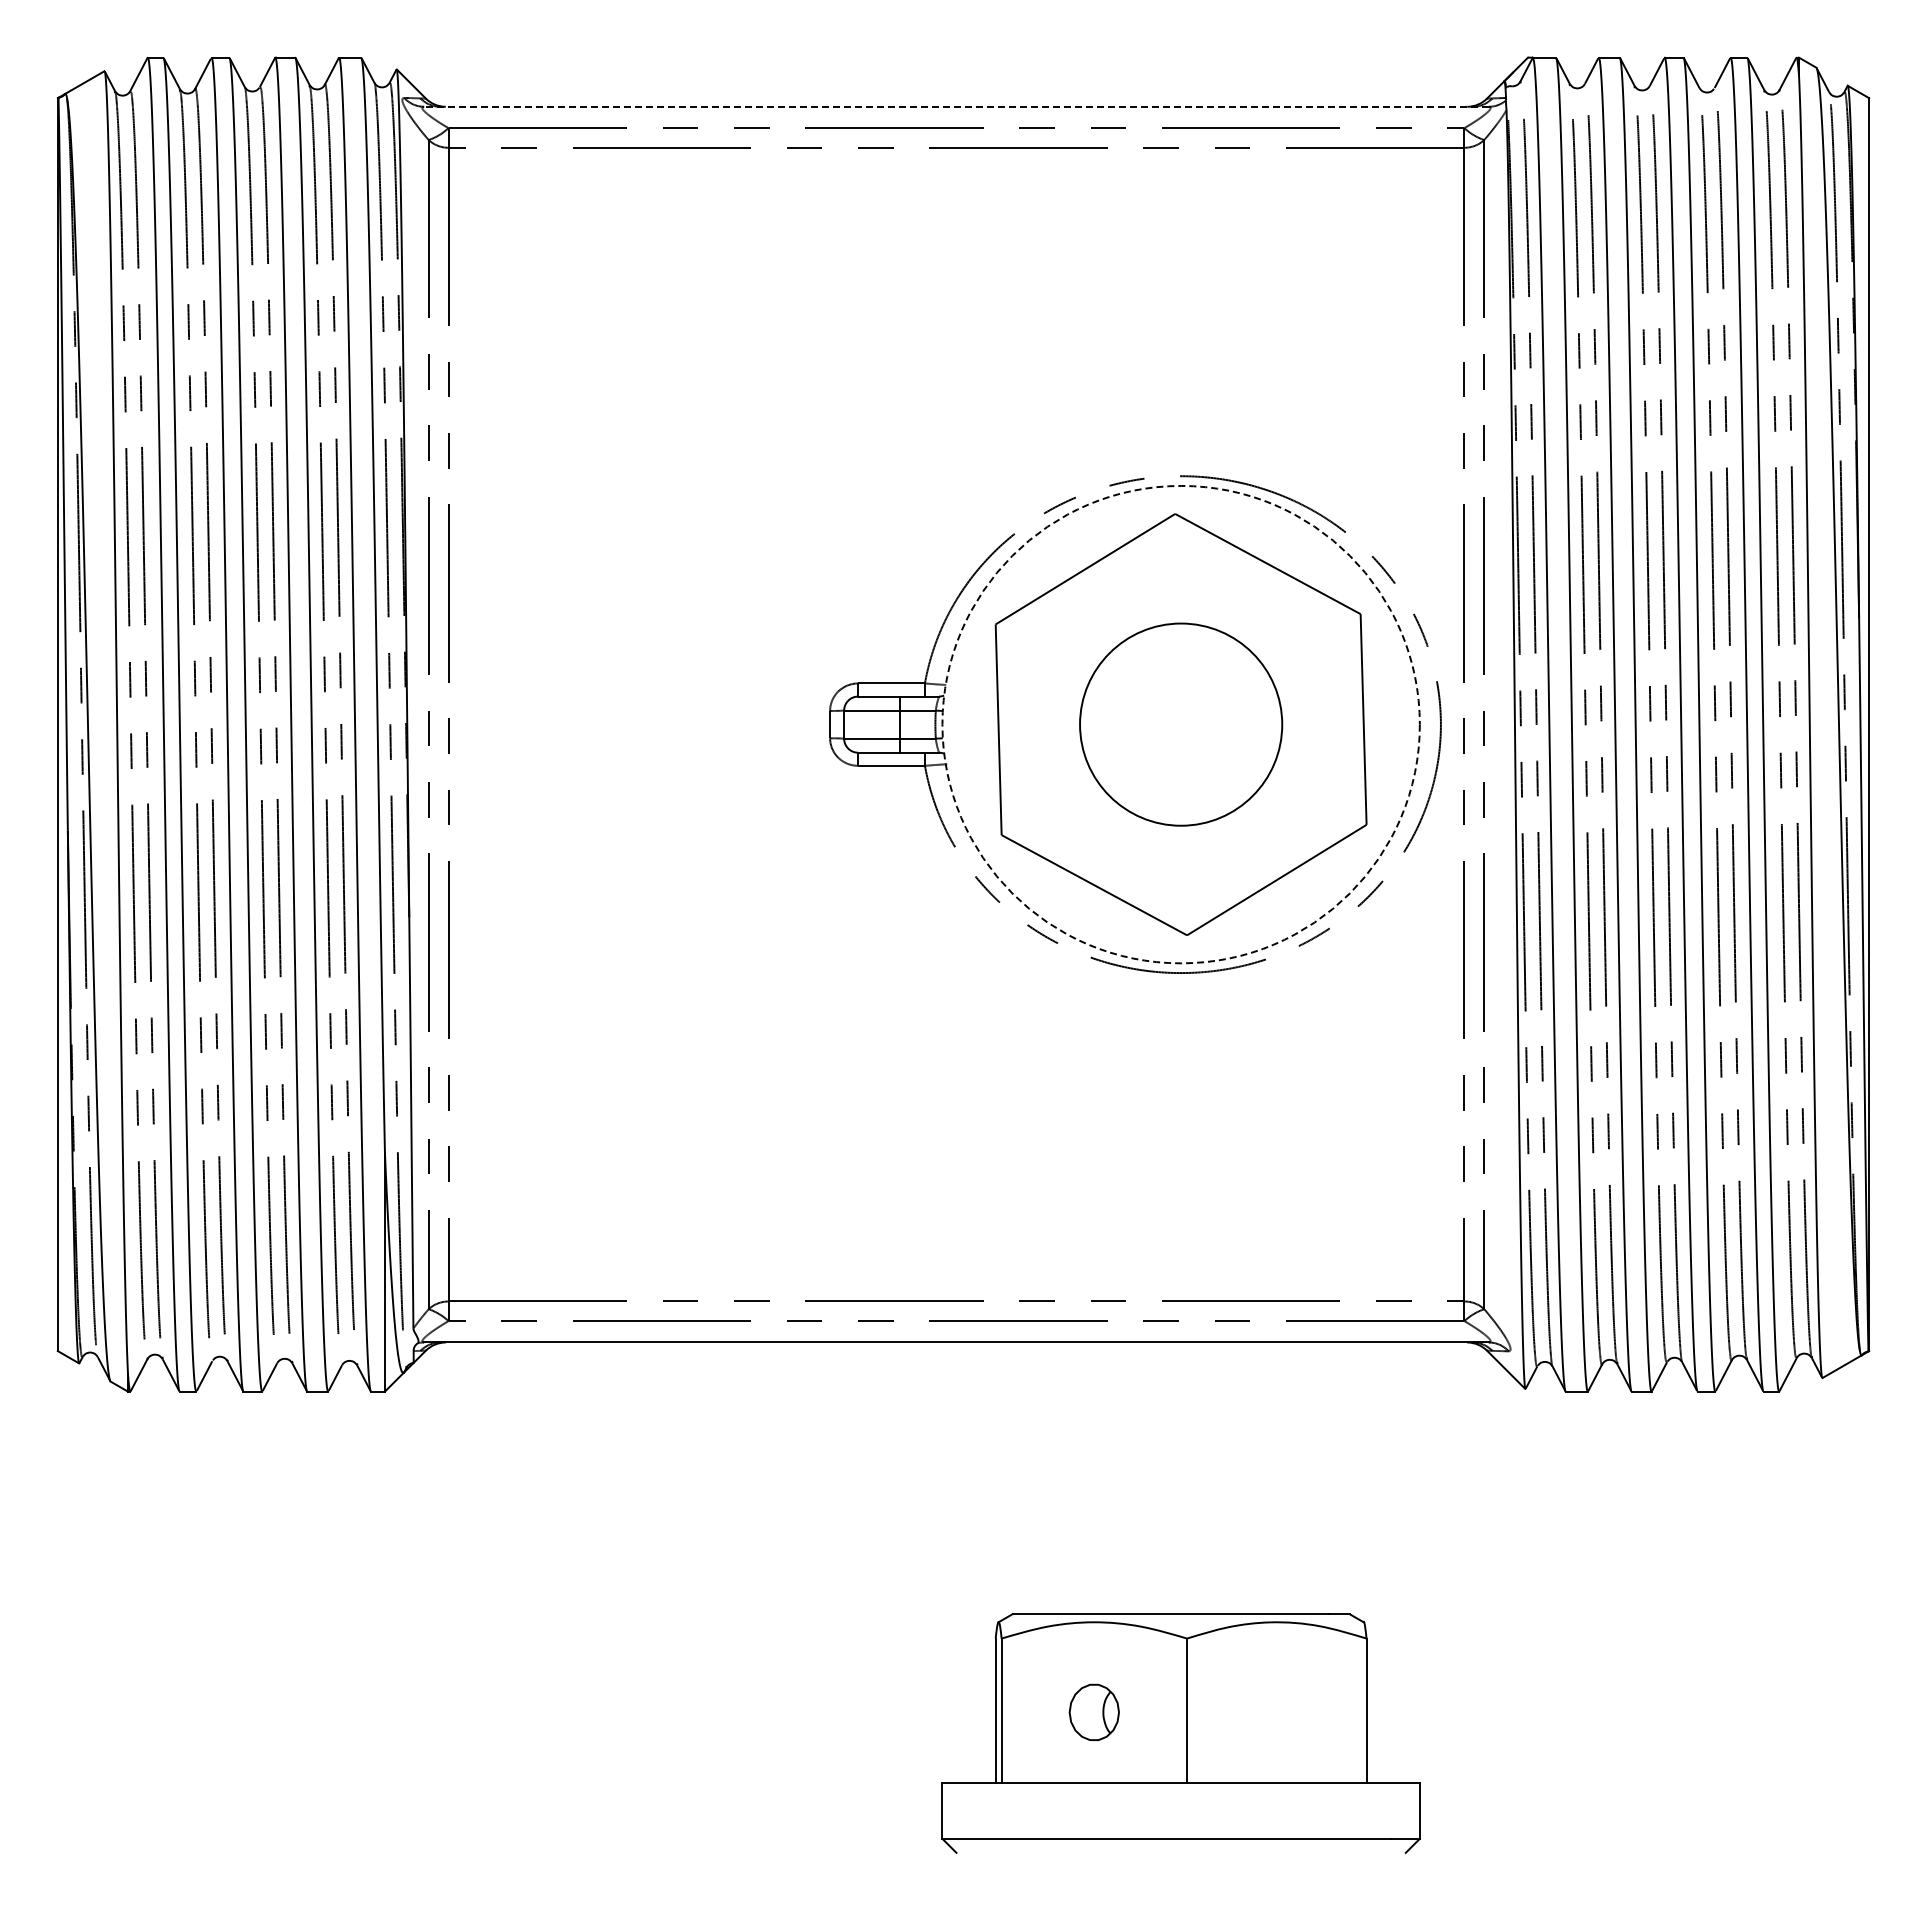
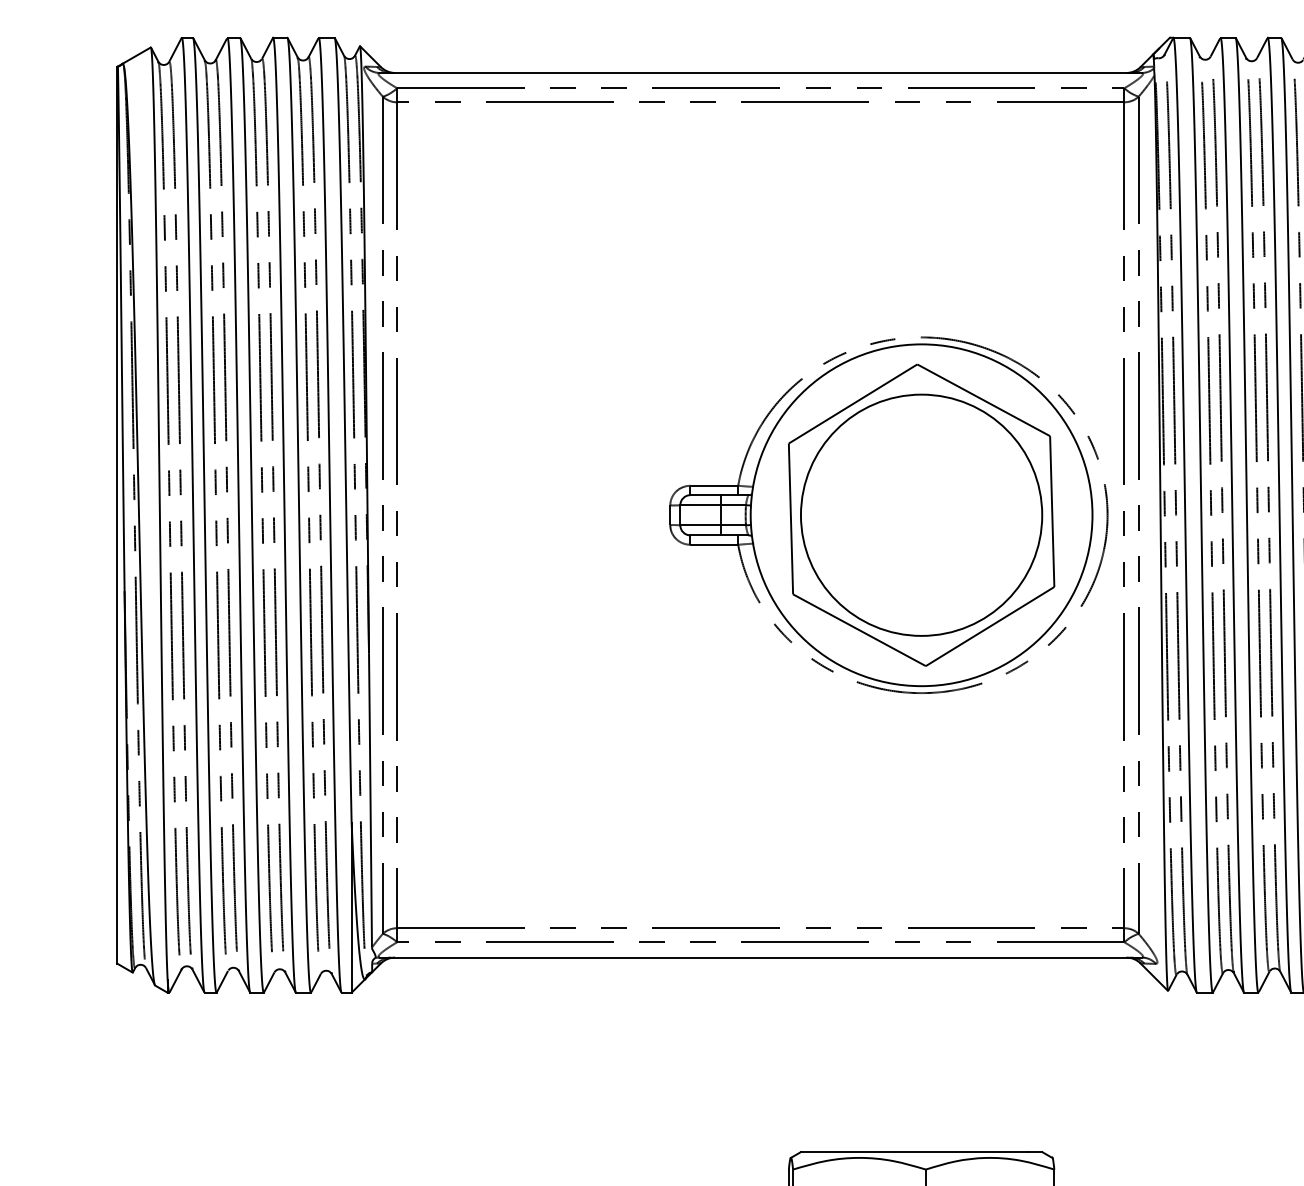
line: (955, 106) -> (760, 72), dashed -> solid
circle: (1180, 724) -> (921, 515), dashed -> solid
circle: (1180, 724) -> (921, 515), size x1.67

